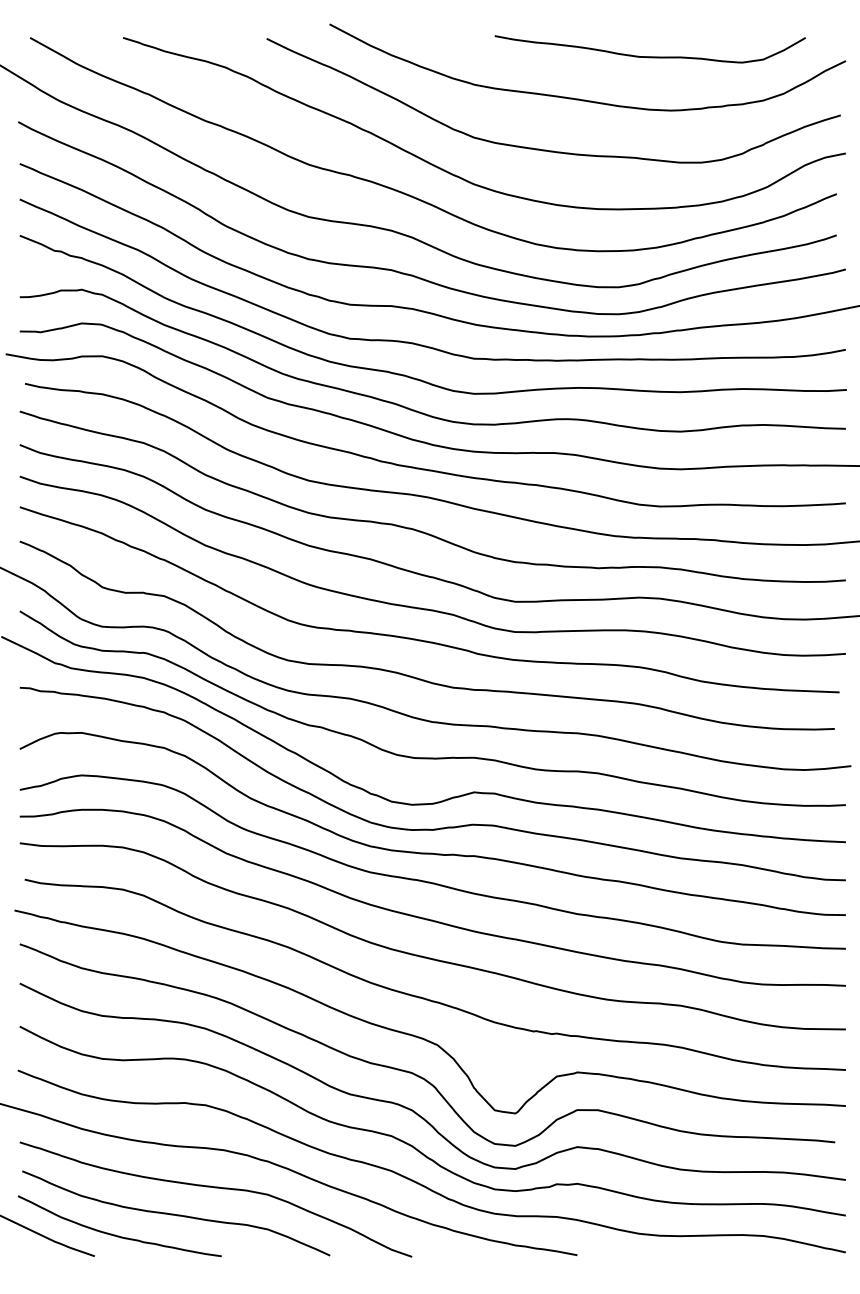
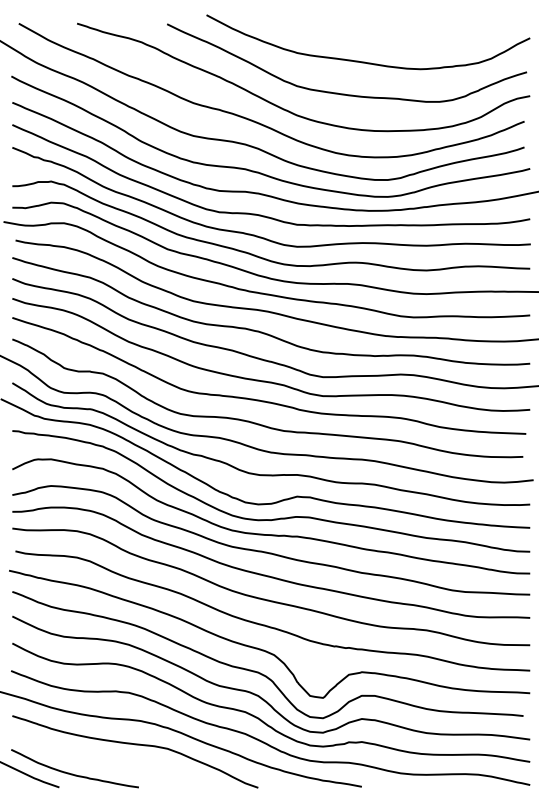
curve: (650, 55) -> (407, 34), removed
curve: (176, 1213) -> (110, 760), removed

